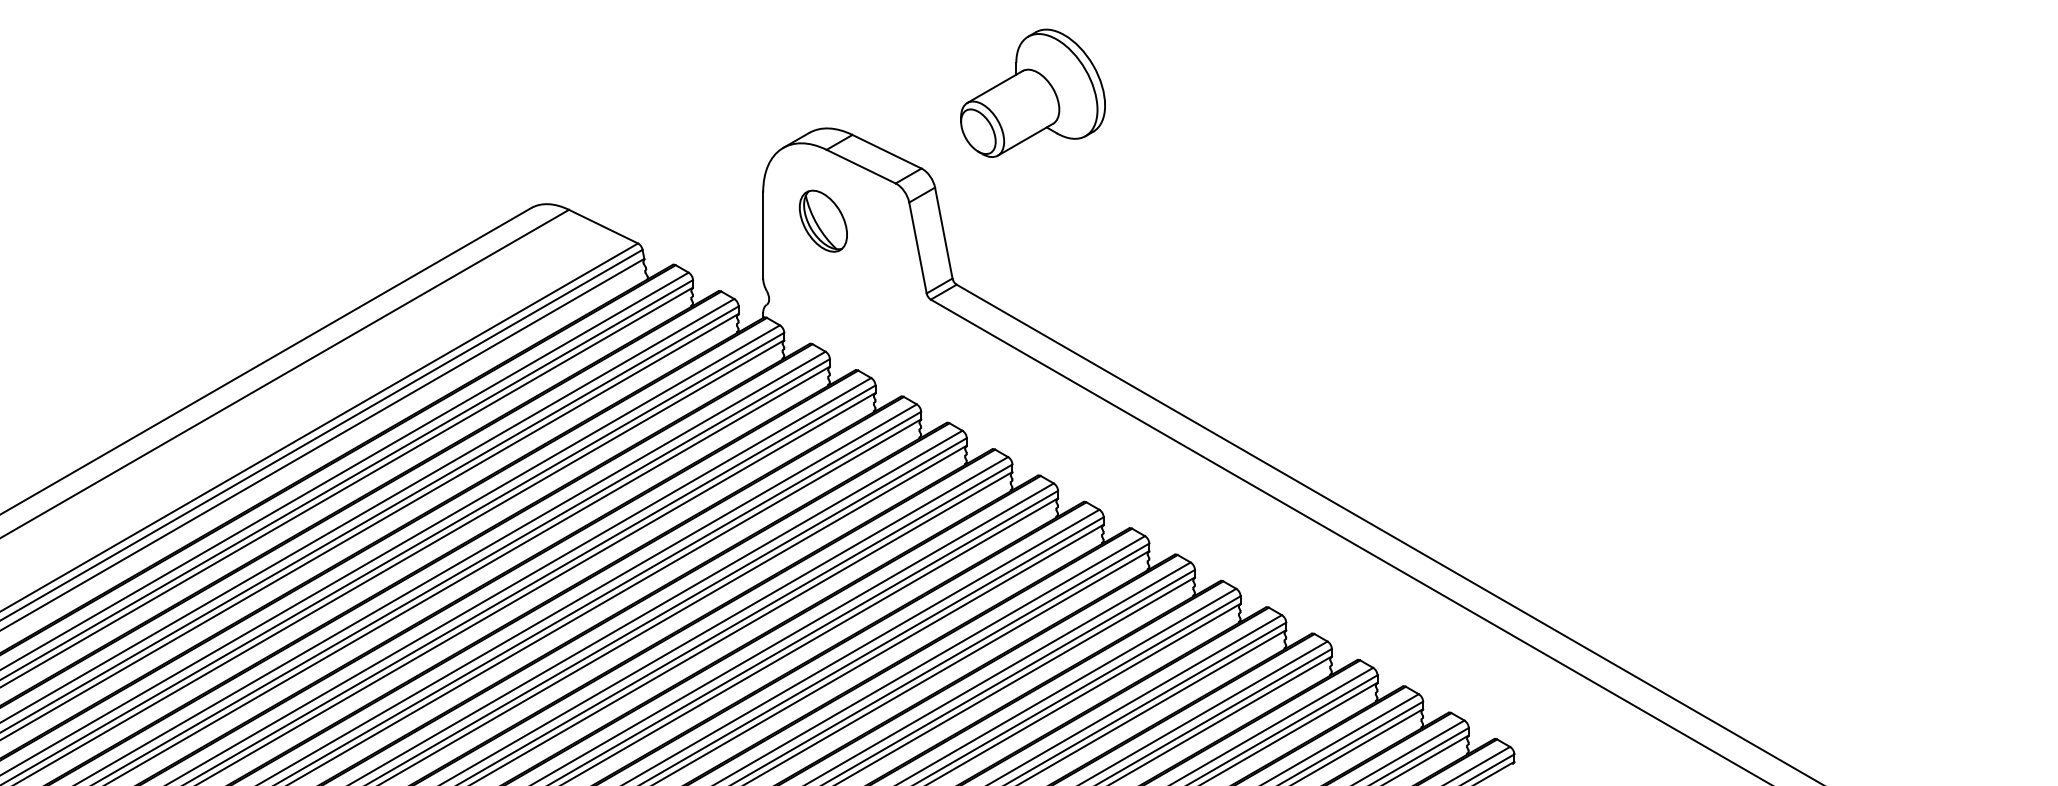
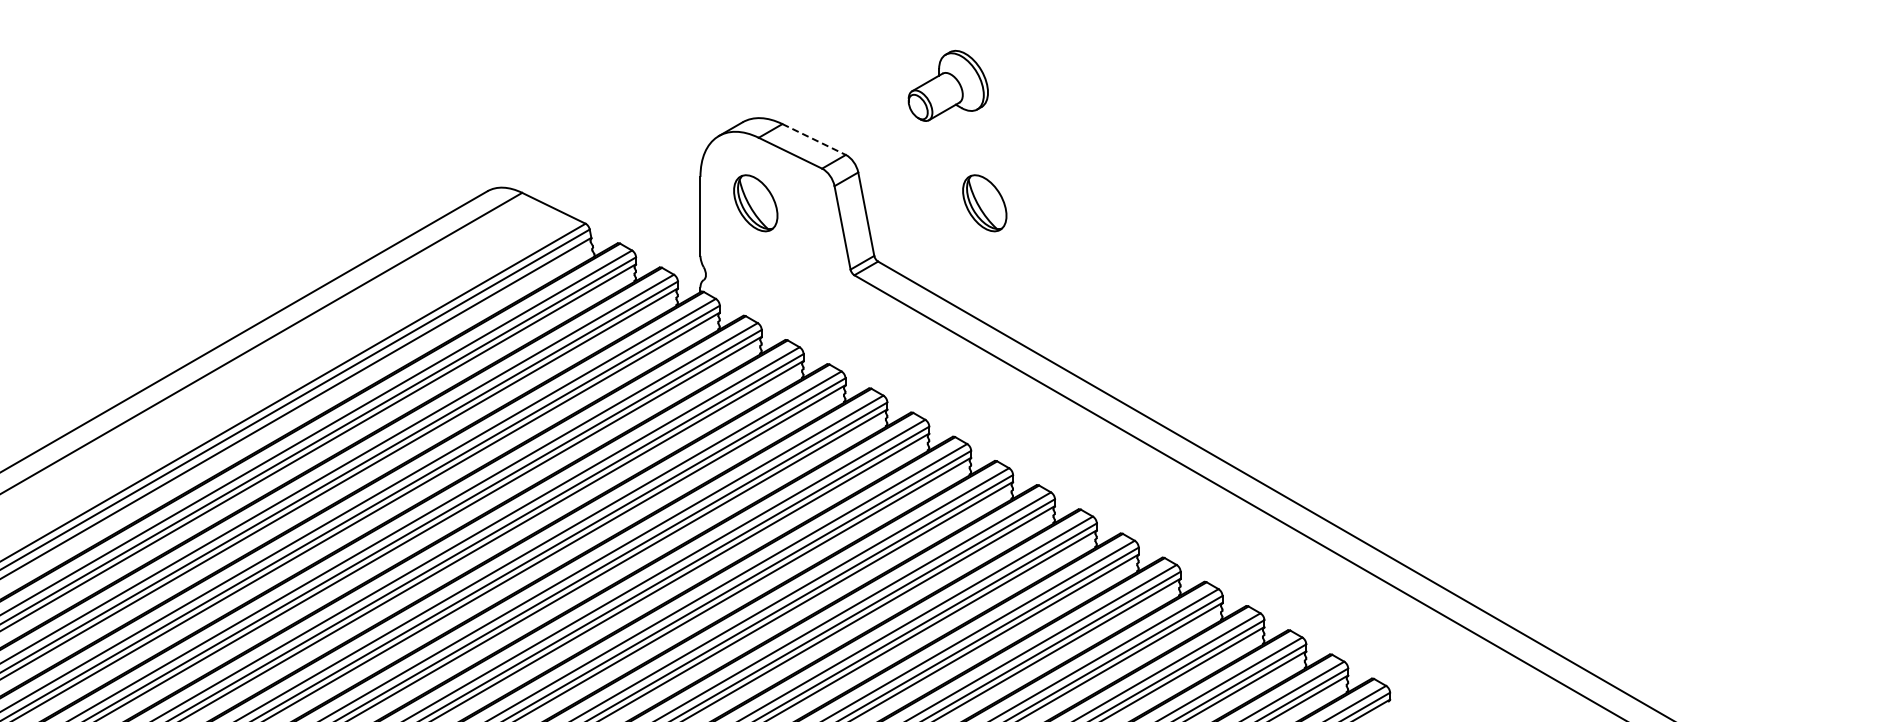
part: (1033, 92) -> (948, 85), size x0.6
line: (887, 151) -> (814, 139), solid -> dashed
part: (1072, 221) -> (984, 203), added

